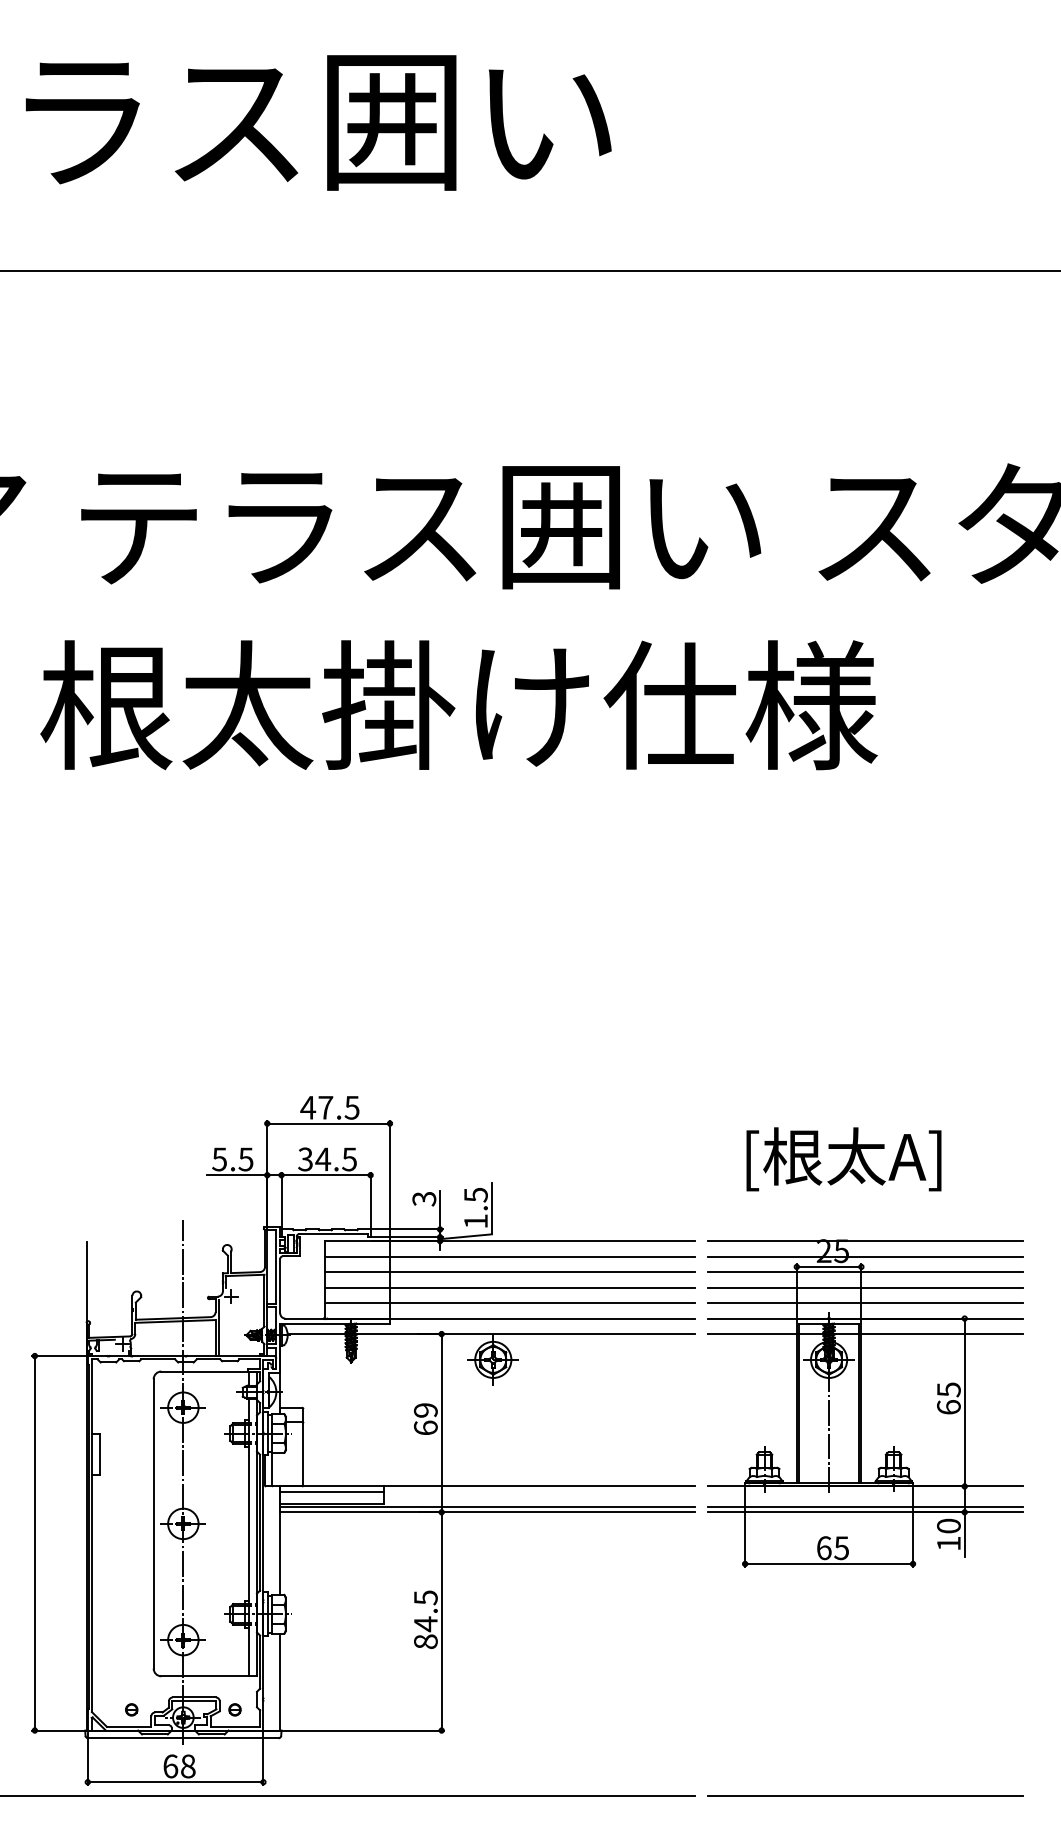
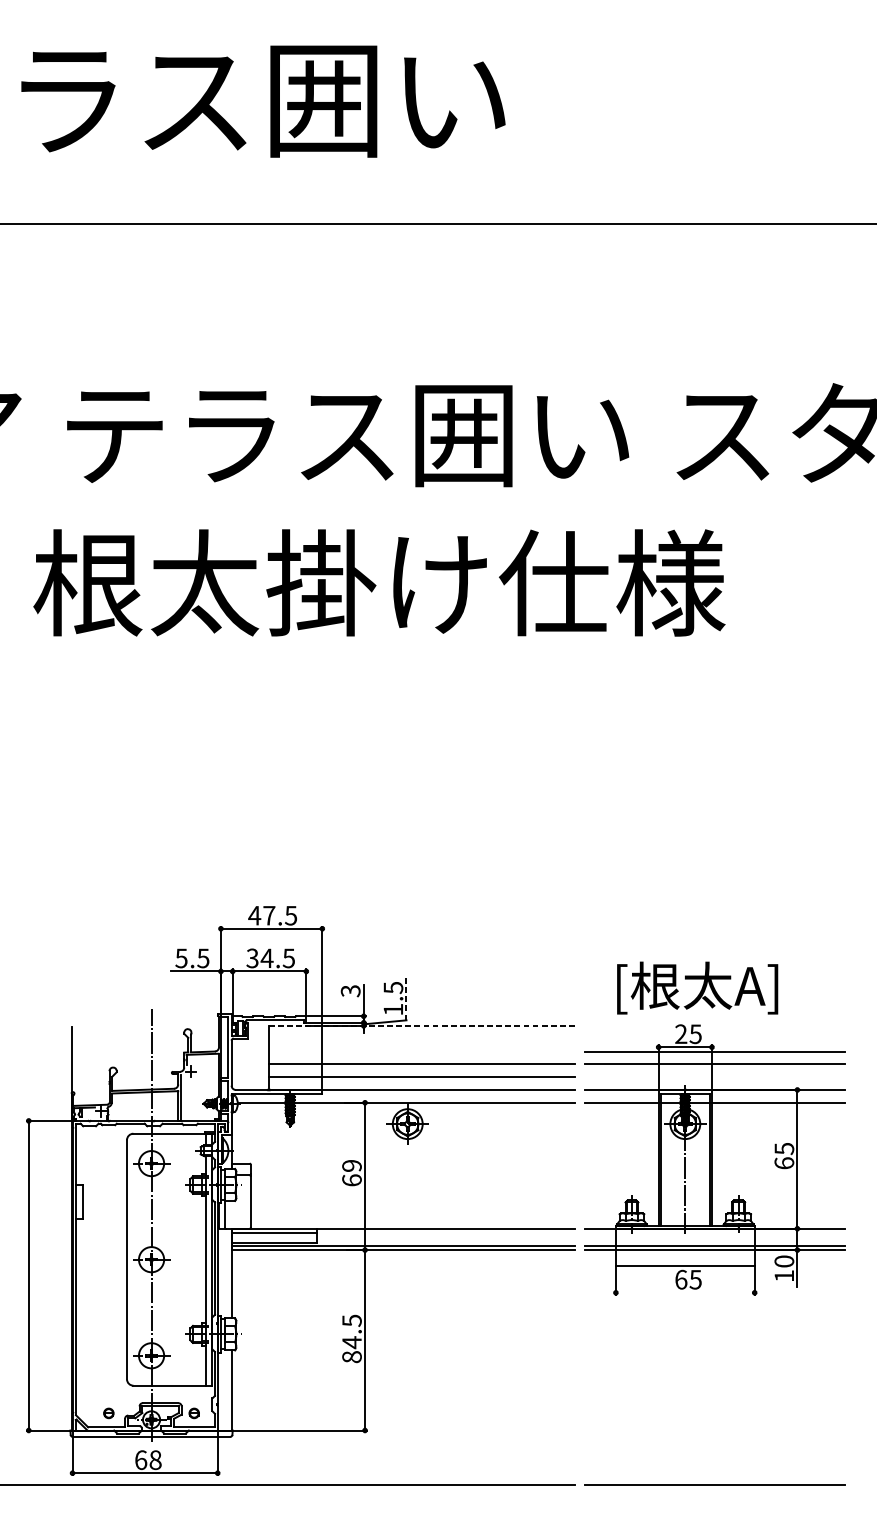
text: (843, 1159) -> (697, 988), moved
line: (491, 1208) -> (406, 998), solid -> dashed
line: (510, 1241) -> (421, 1026), solid -> dashed
line: (865, 1241) -> (715, 1026), removed
line: (510, 1256) -> (421, 1038), removed
line: (865, 1256) -> (715, 1038), removed
line: (510, 1272) -> (421, 1051), removed
line: (865, 1303) -> (715, 1077), removed
line: (829, 1563) -> (685, 1265), moved

